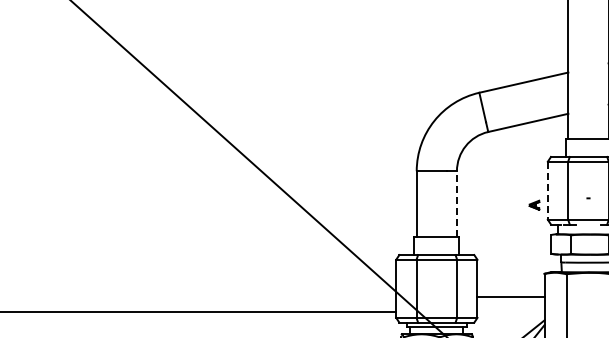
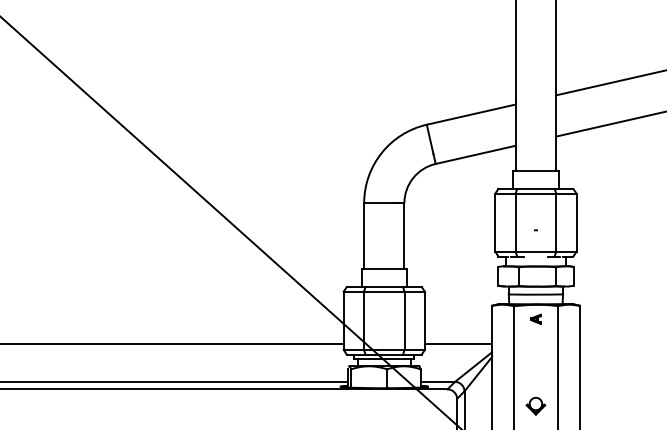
line: (548, 191) -> (495, 223), dashed -> solid
line: (457, 204) -> (404, 236), dashed -> solid
part: (534, 204) -> (535, 318), moved
line: (511, 296) -> (458, 343), moved

